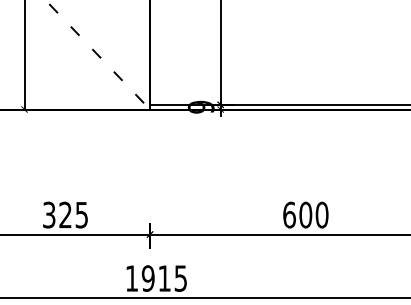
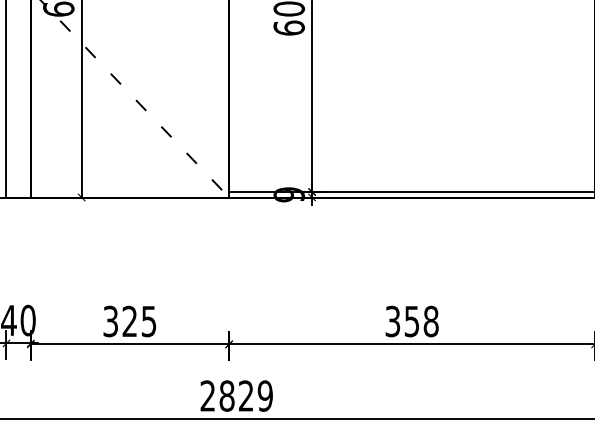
text: (305, 215) -> (411, 321), 600 -> 358
text: (156, 278) -> (236, 395), 1915 -> 2829

